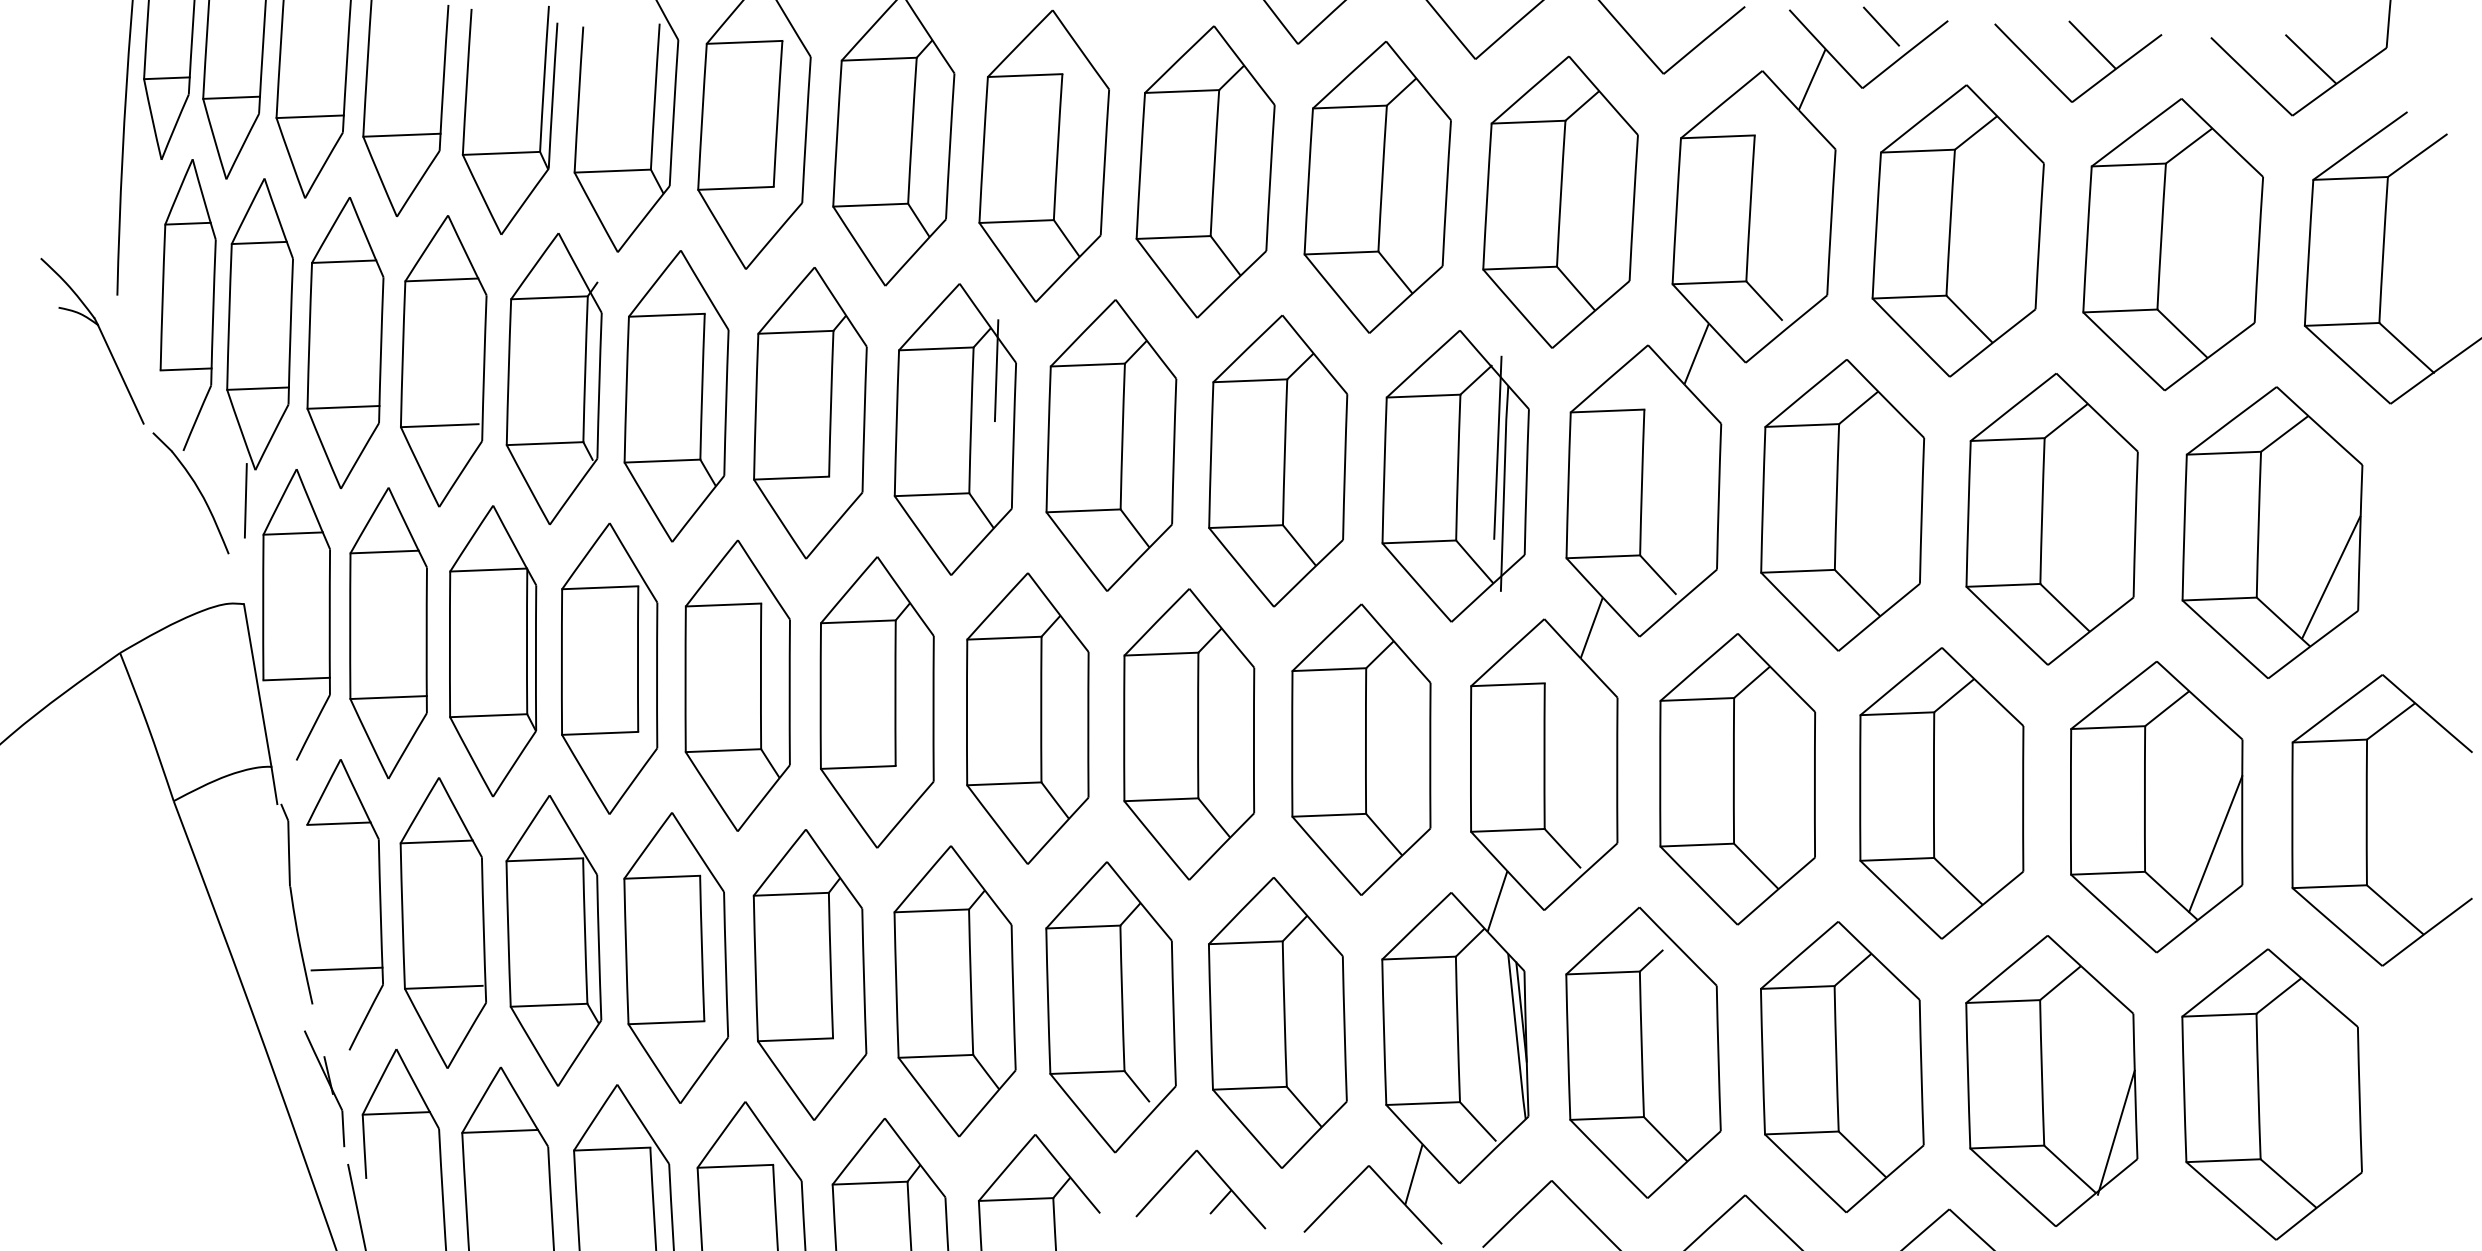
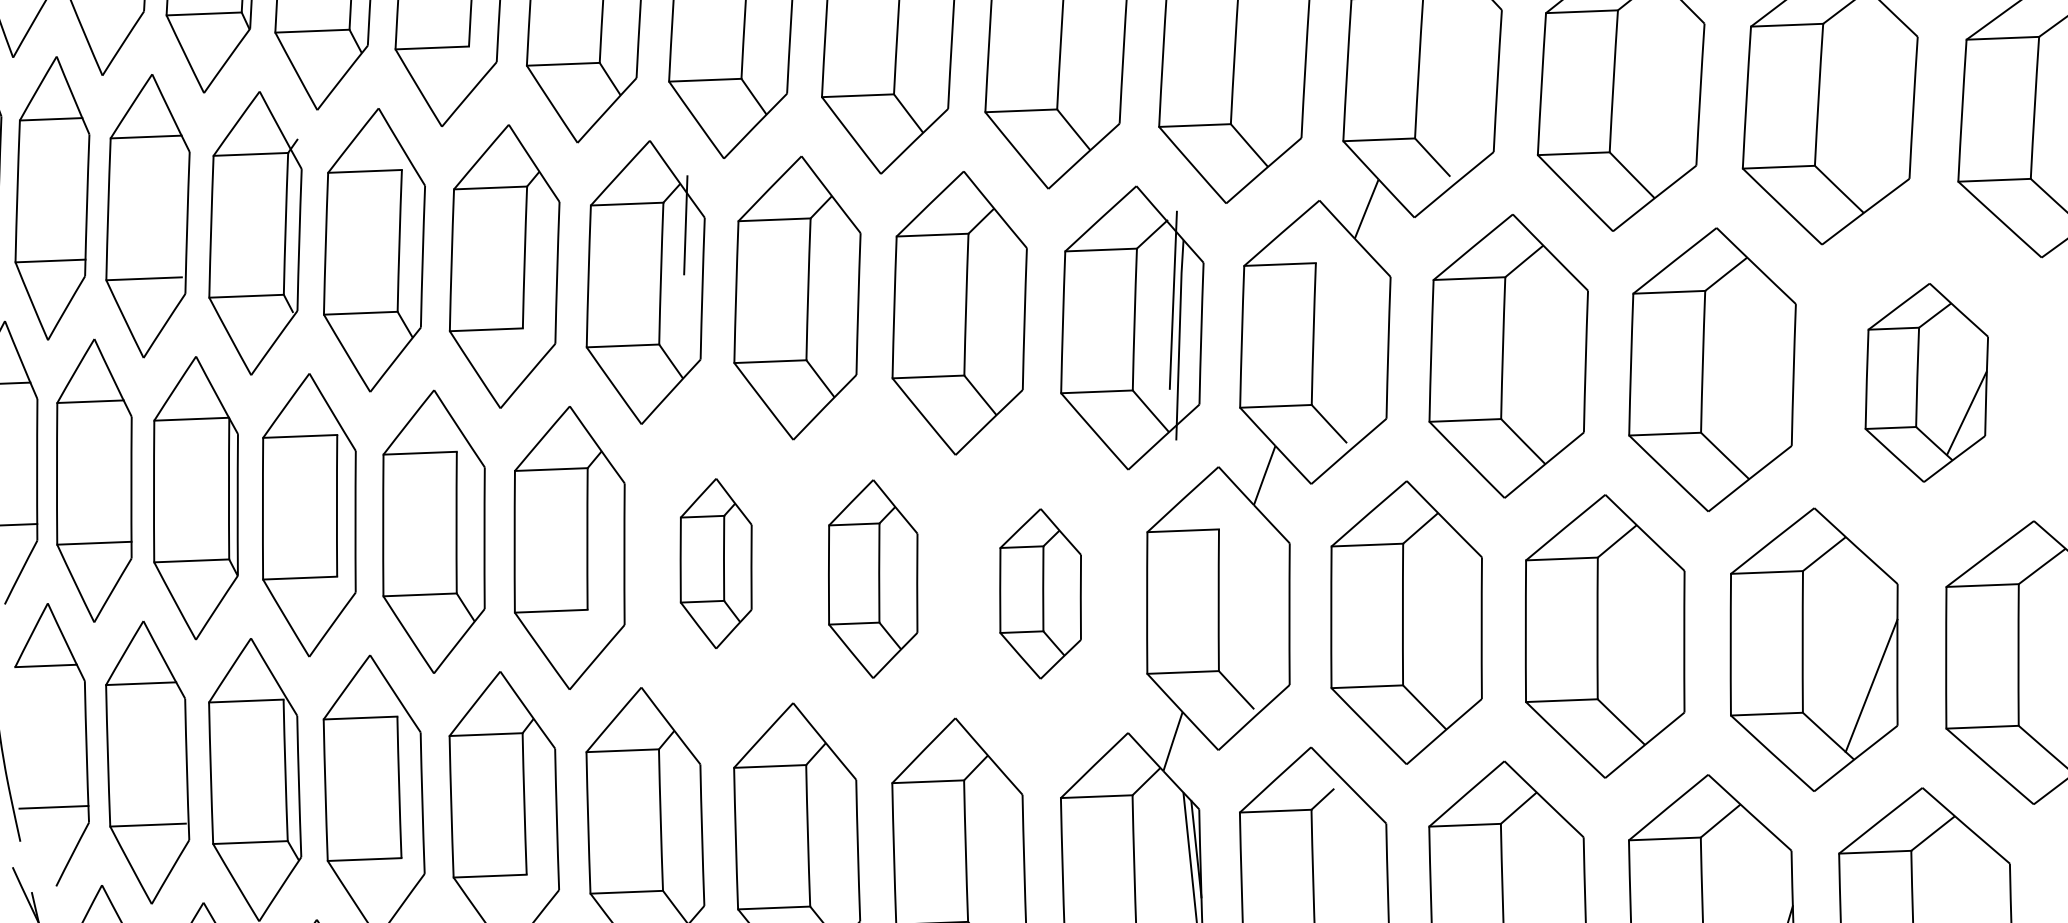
part: (2272, 532) -> (1926, 382), size x0.7
part: (1027, 718) -> (715, 563), size x0.6
part: (1189, 734) -> (873, 579), size x0.7
part: (1361, 749) -> (1040, 593), size x0.6

